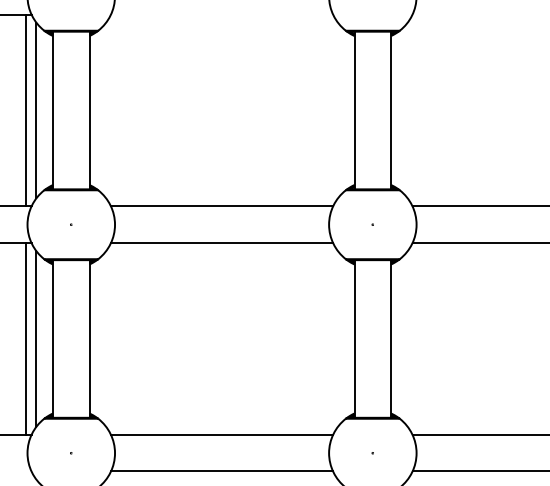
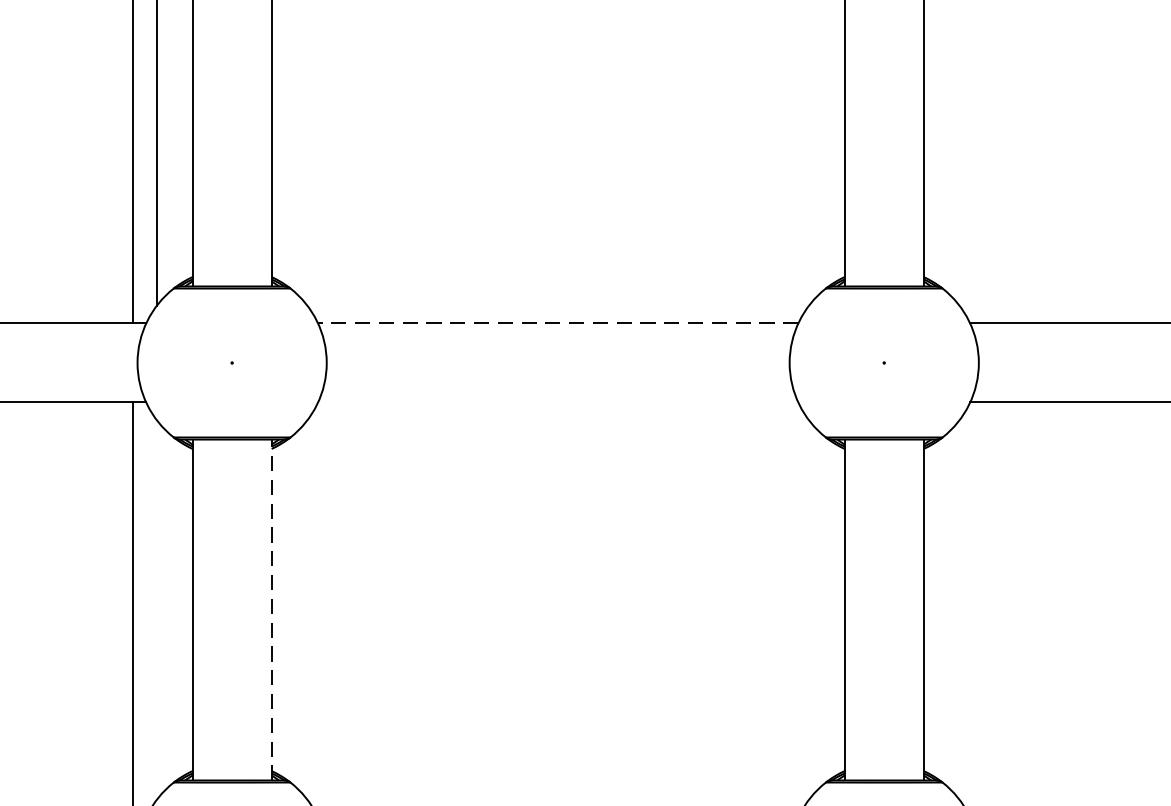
line: (221, 206) -> (556, 323), solid -> dashed
line: (222, 242) -> (559, 401), removed
line: (36, 338) -> (156, 608), removed
line: (89, 338) -> (271, 608), solid -> dashed

